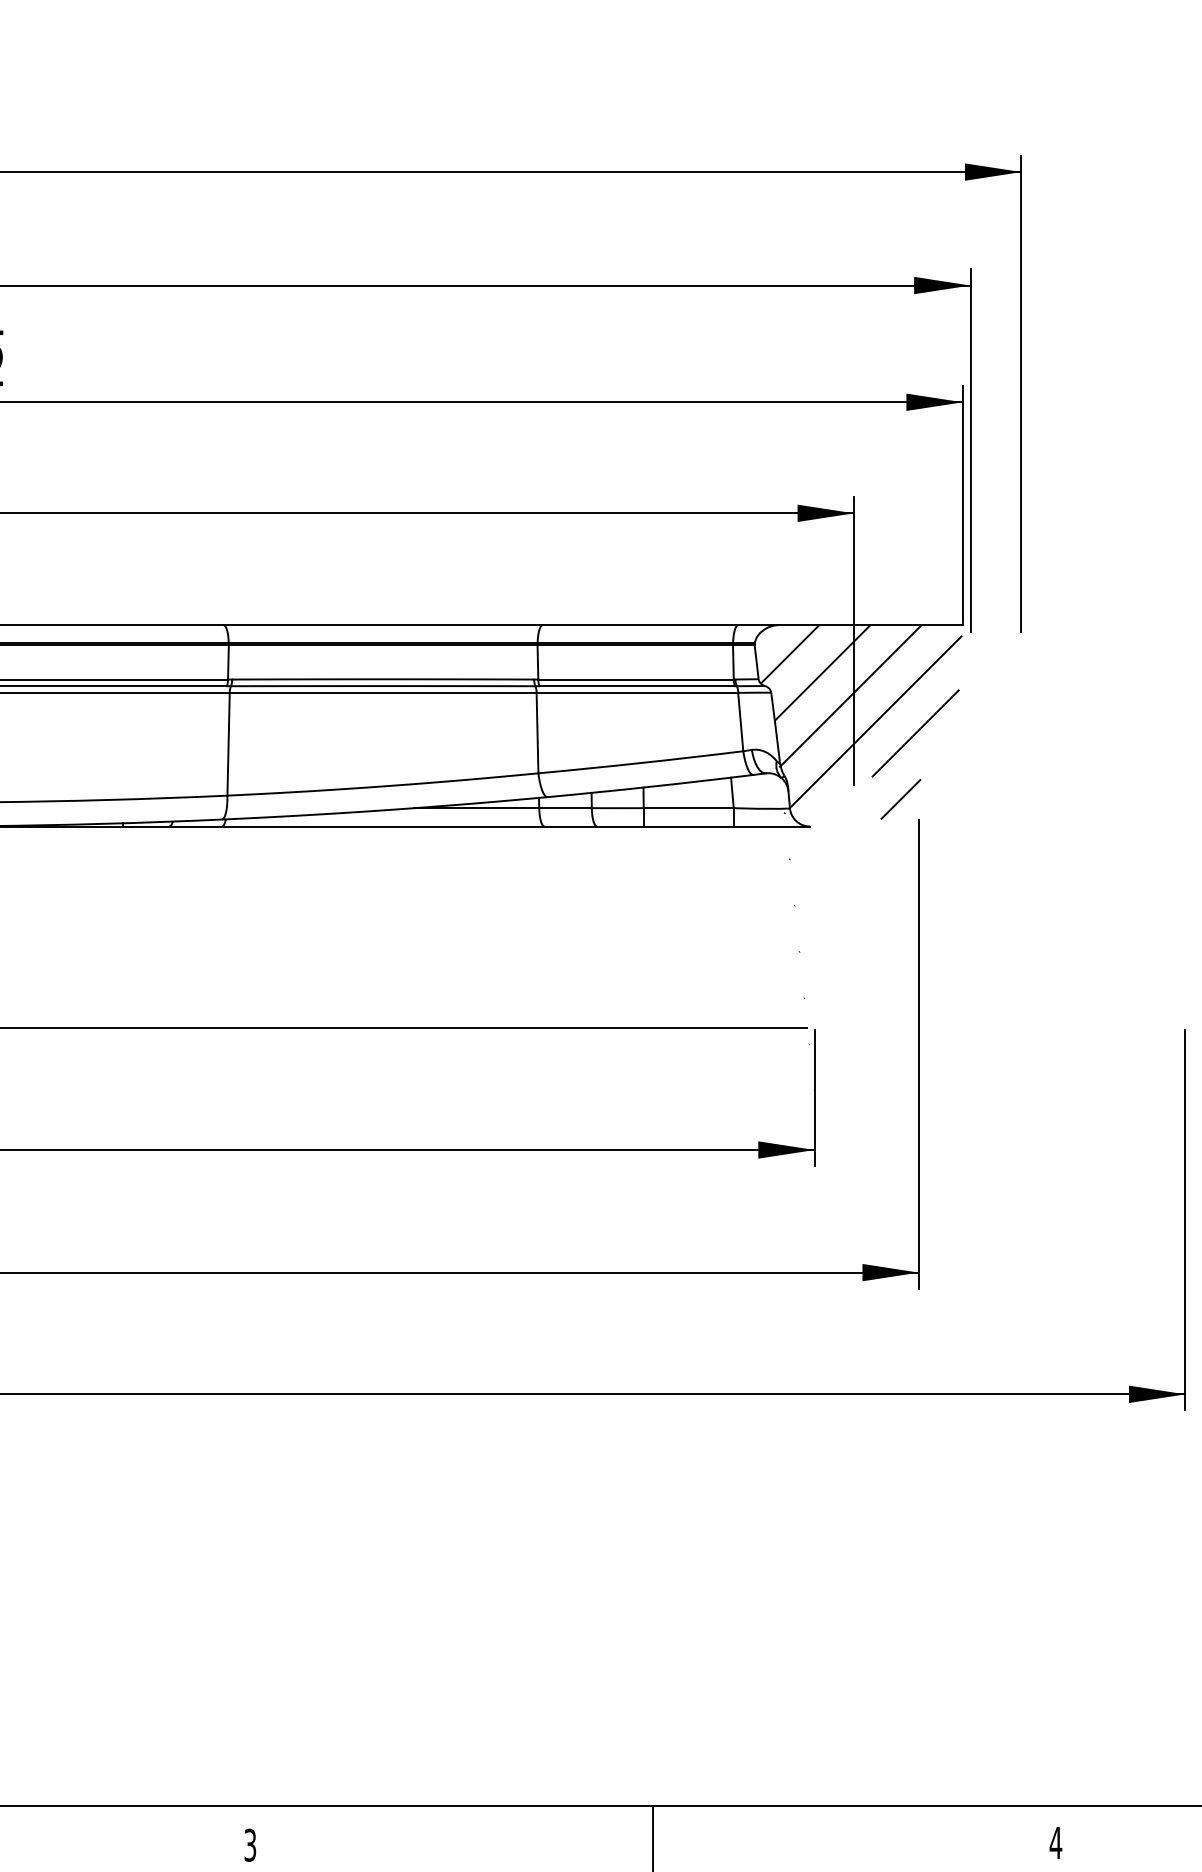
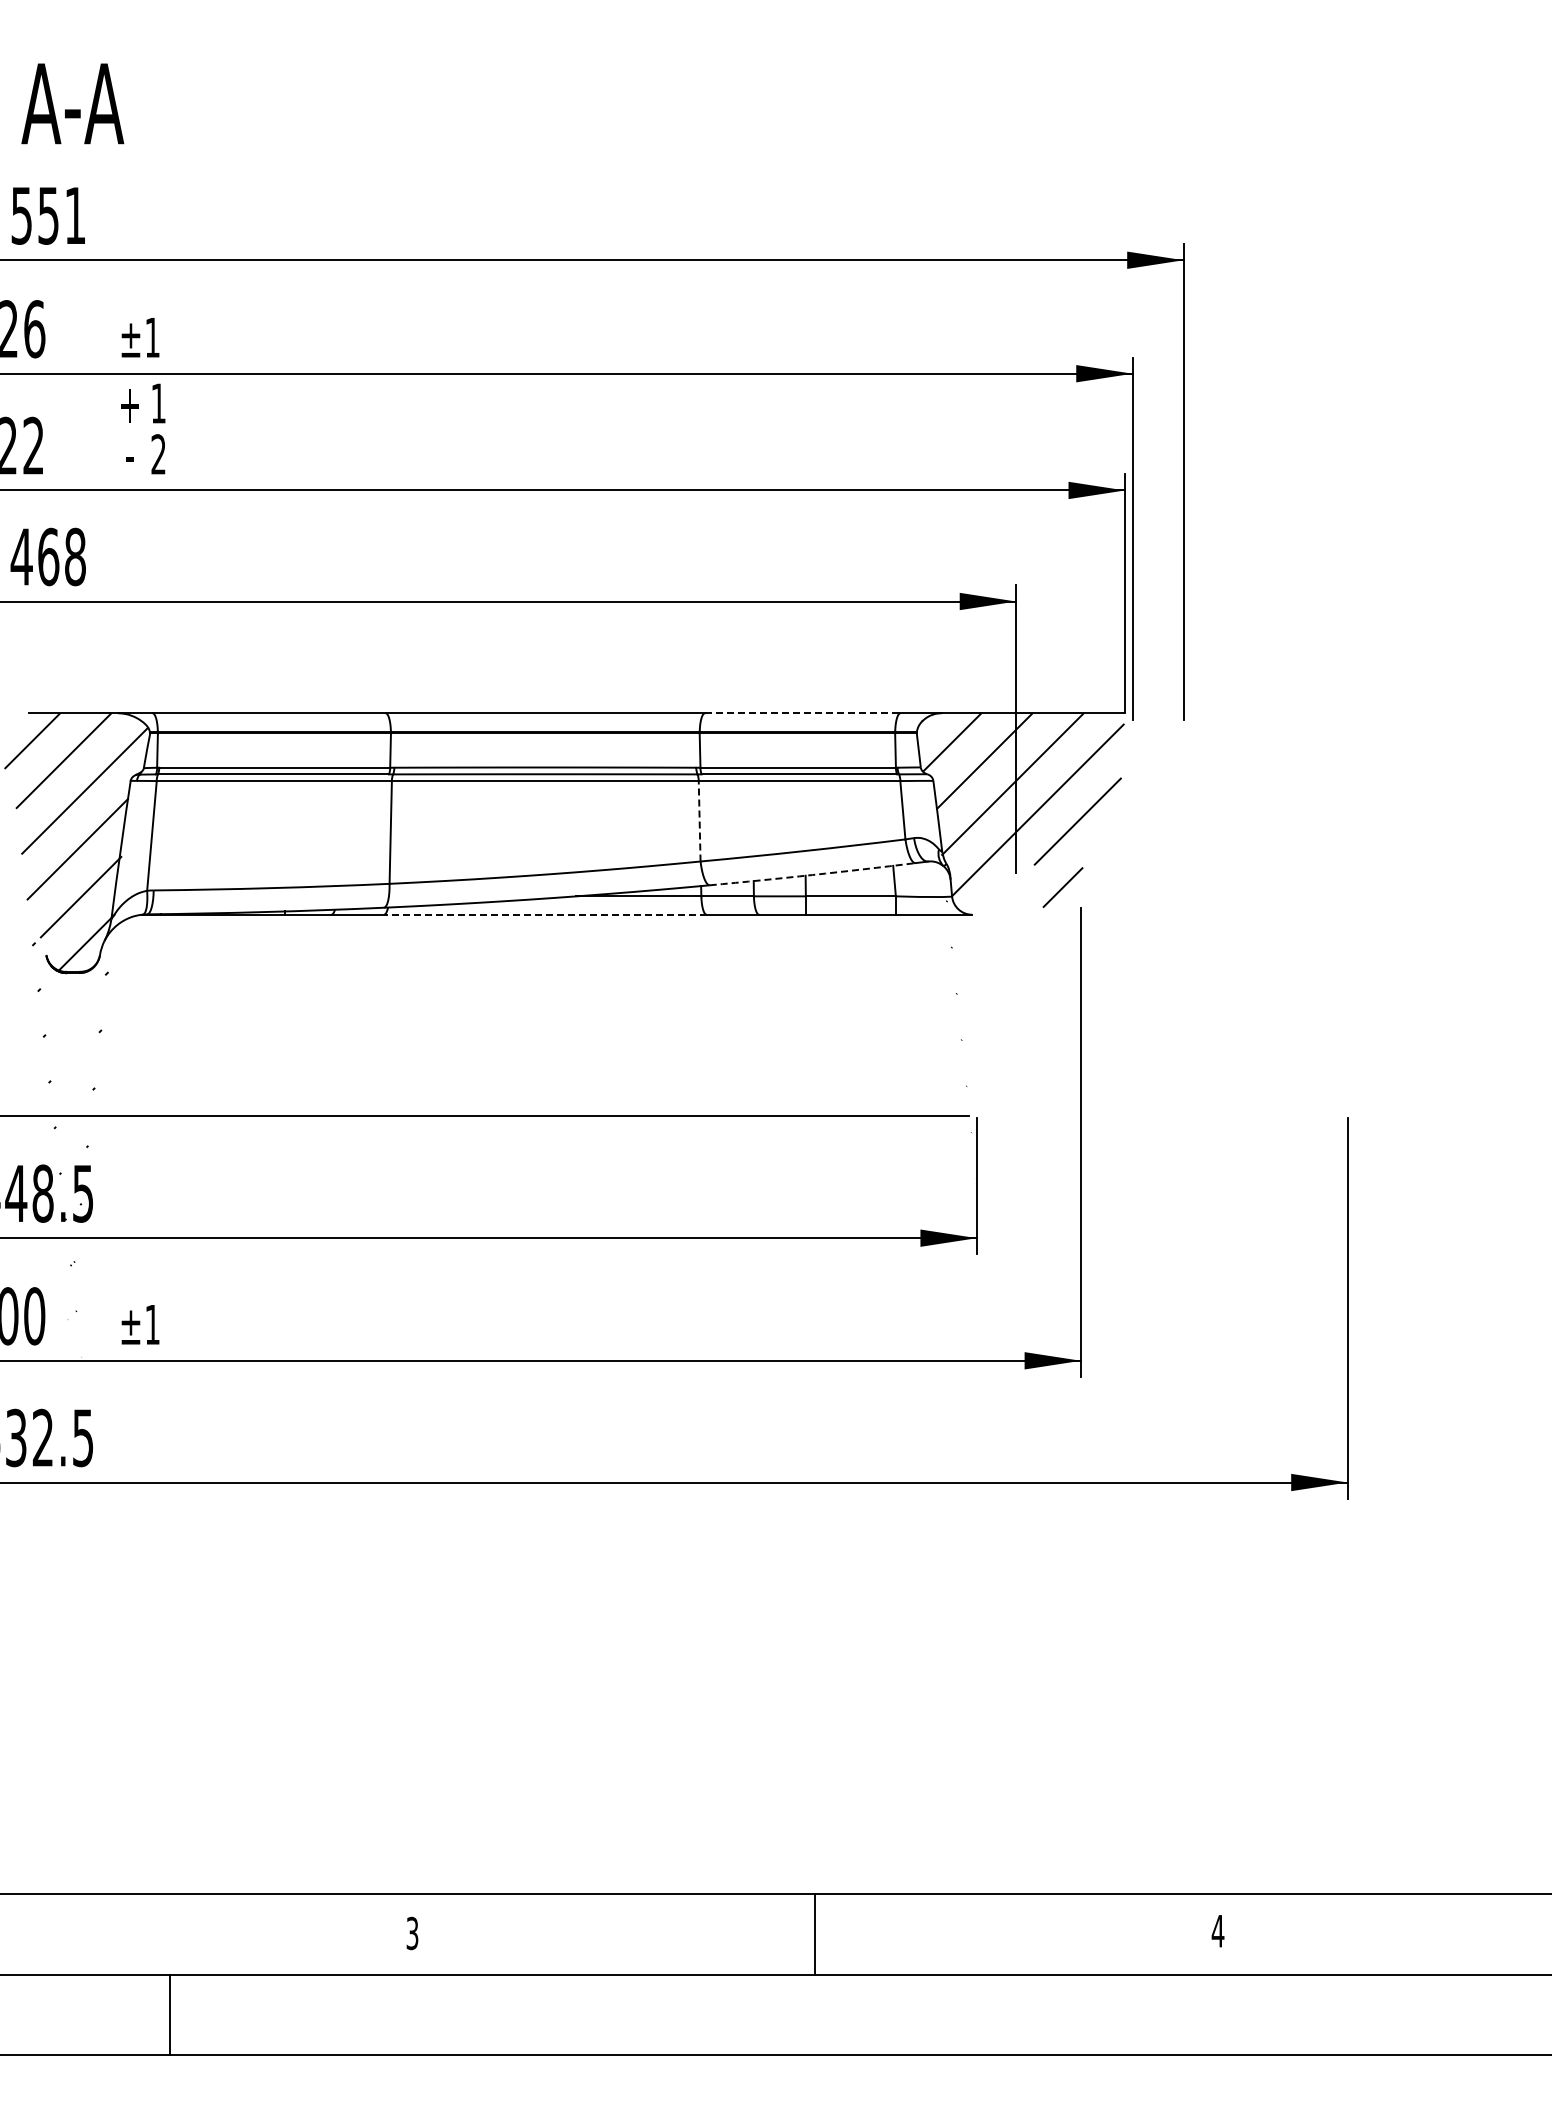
line: (640, 625) -> (802, 713), solid -> dashed
line: (537, 732) -> (699, 820), solid -> dashed
arc: (650, 787) -> (812, 875), solid -> dashed
line: (382, 826) -> (544, 914), solid -> dashed

